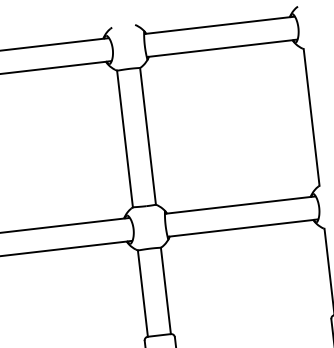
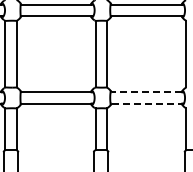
line: (238, 205) -> (146, 92), solid -> dashed
line: (241, 228) -> (146, 103), solid -> dashed

